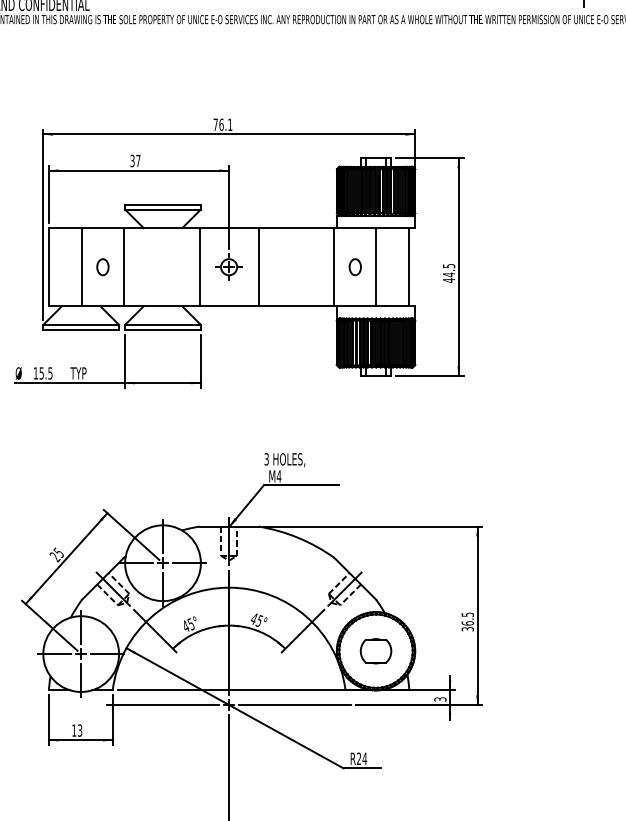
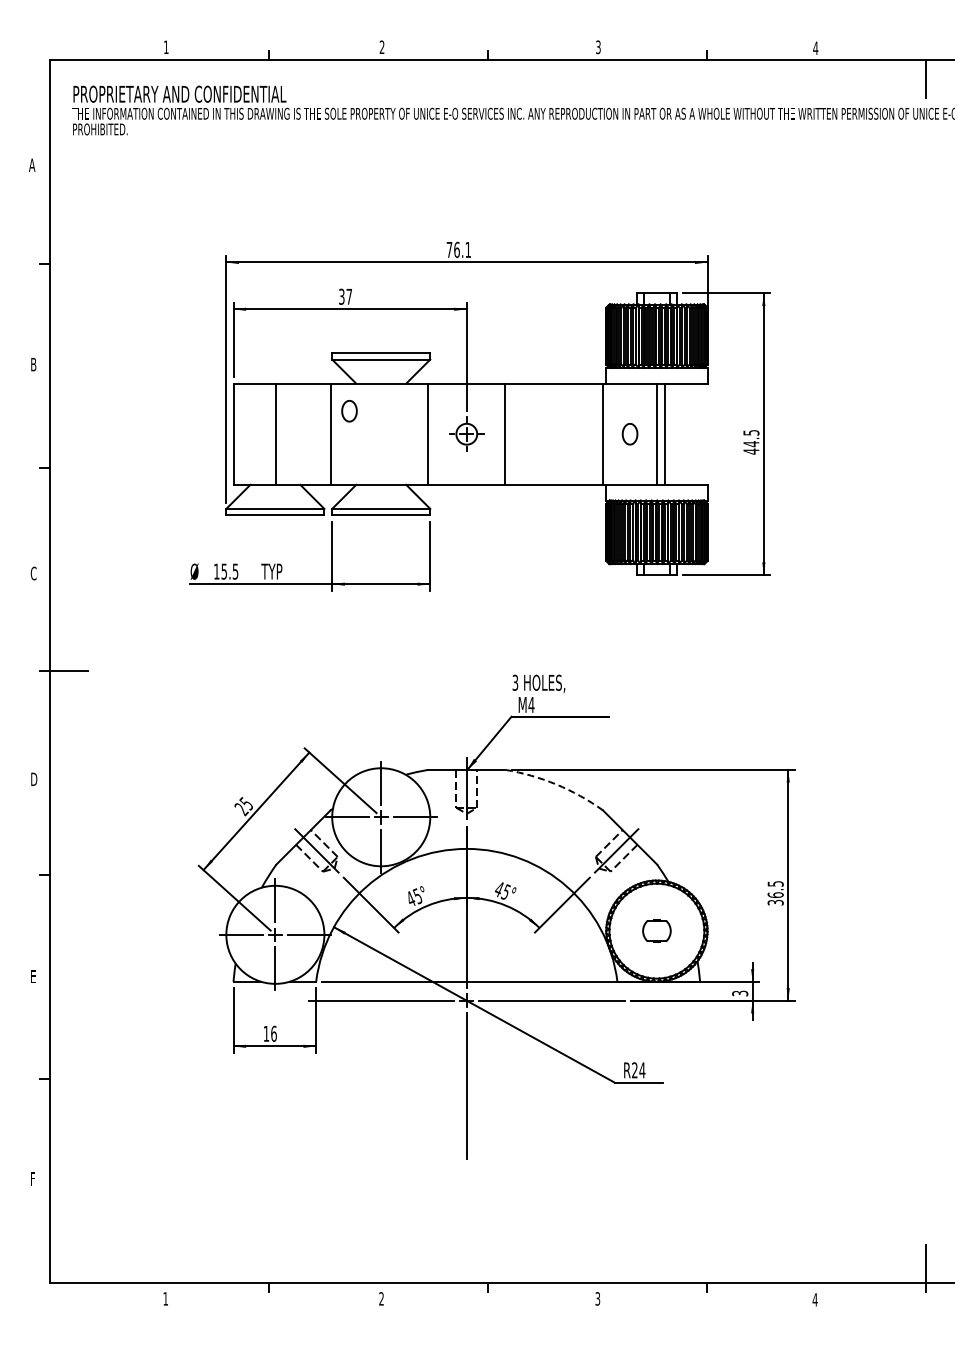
part: (102, 266) -> (349, 410), moved
line: (409, 266) -> (665, 433), moved
arc: (298, 537) -> (556, 784), solid -> dashed
part: (375, 650) -> (656, 930), size x0.7
text: (79, 730) -> (273, 1033), 13 -> 16

